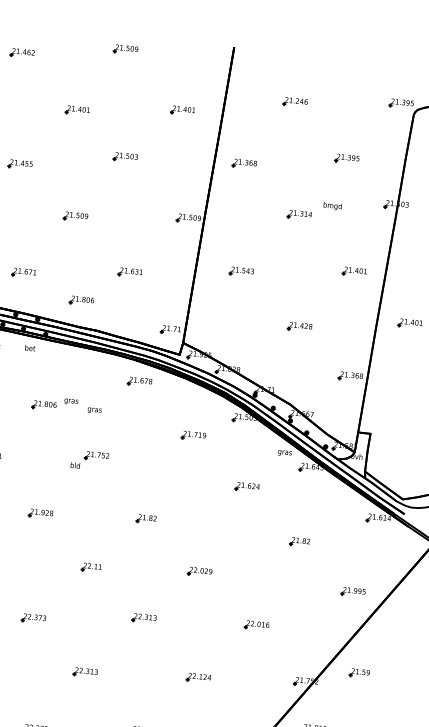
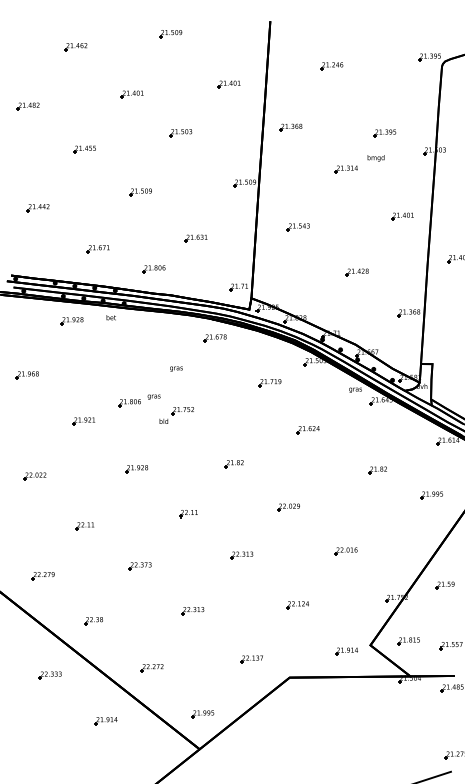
part: (346, 159) -> (384, 133), moved
part: (55, 403) -> (139, 400), moved
part: (246, 487) -> (307, 430), moved
part: (353, 592) -> (431, 495), moved

